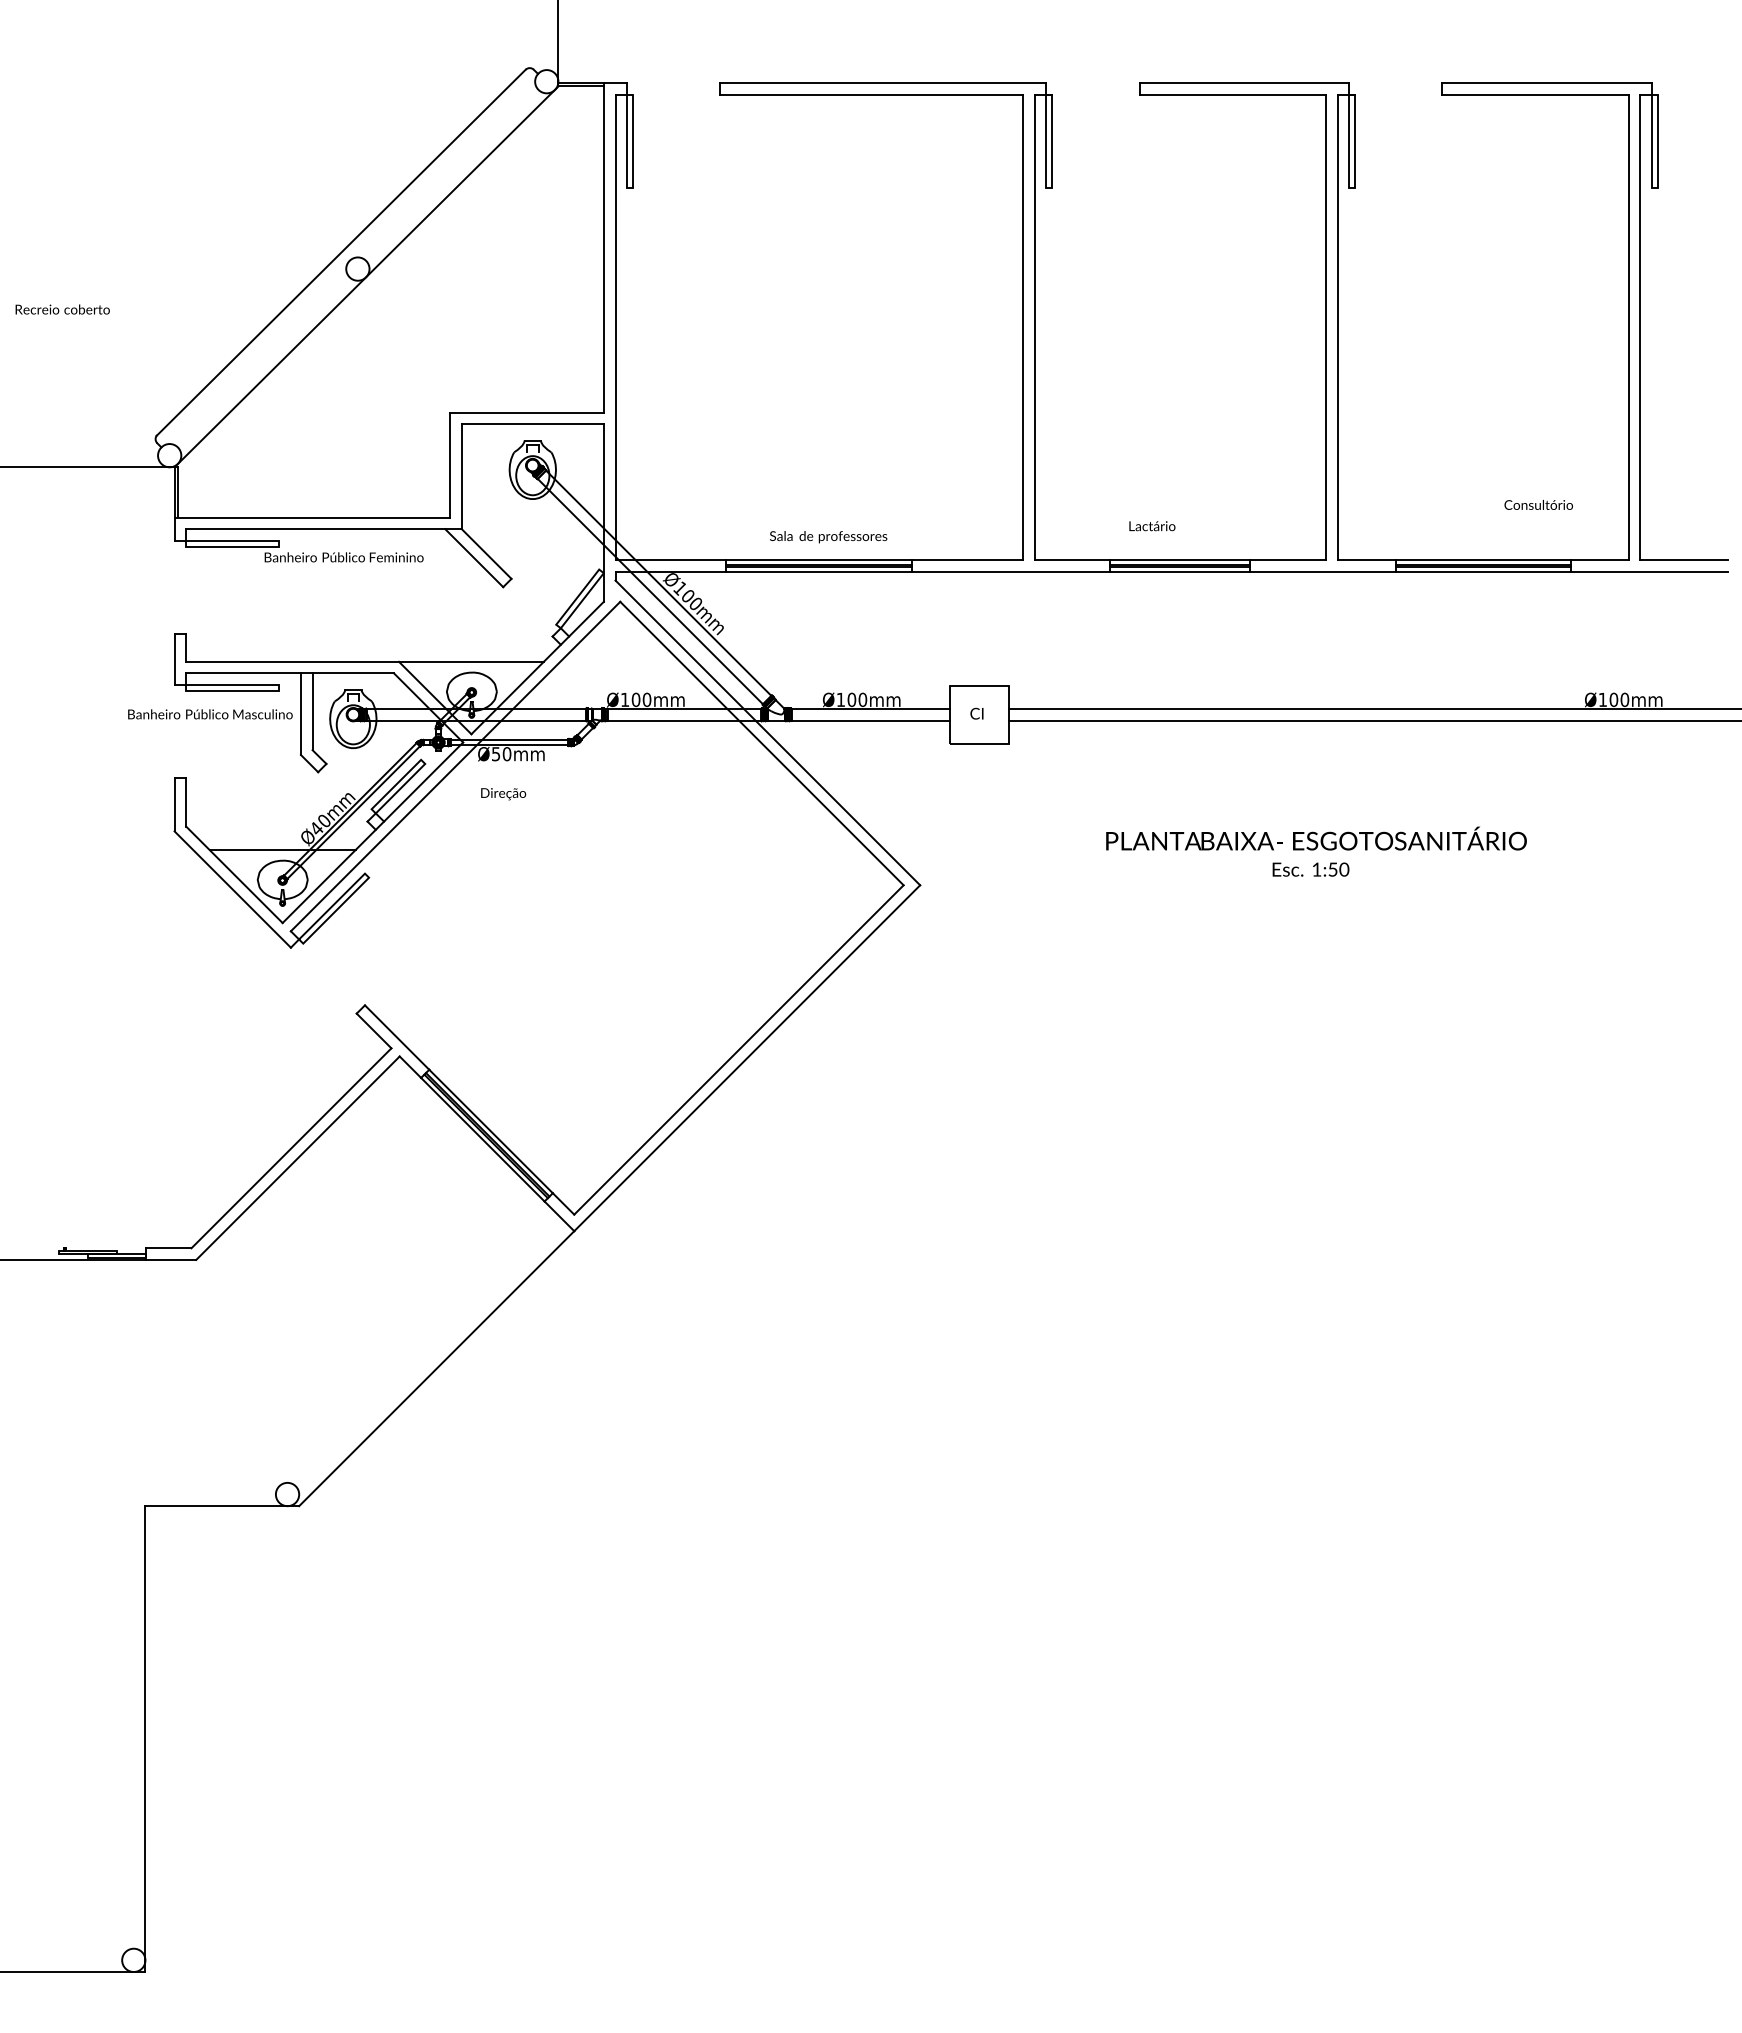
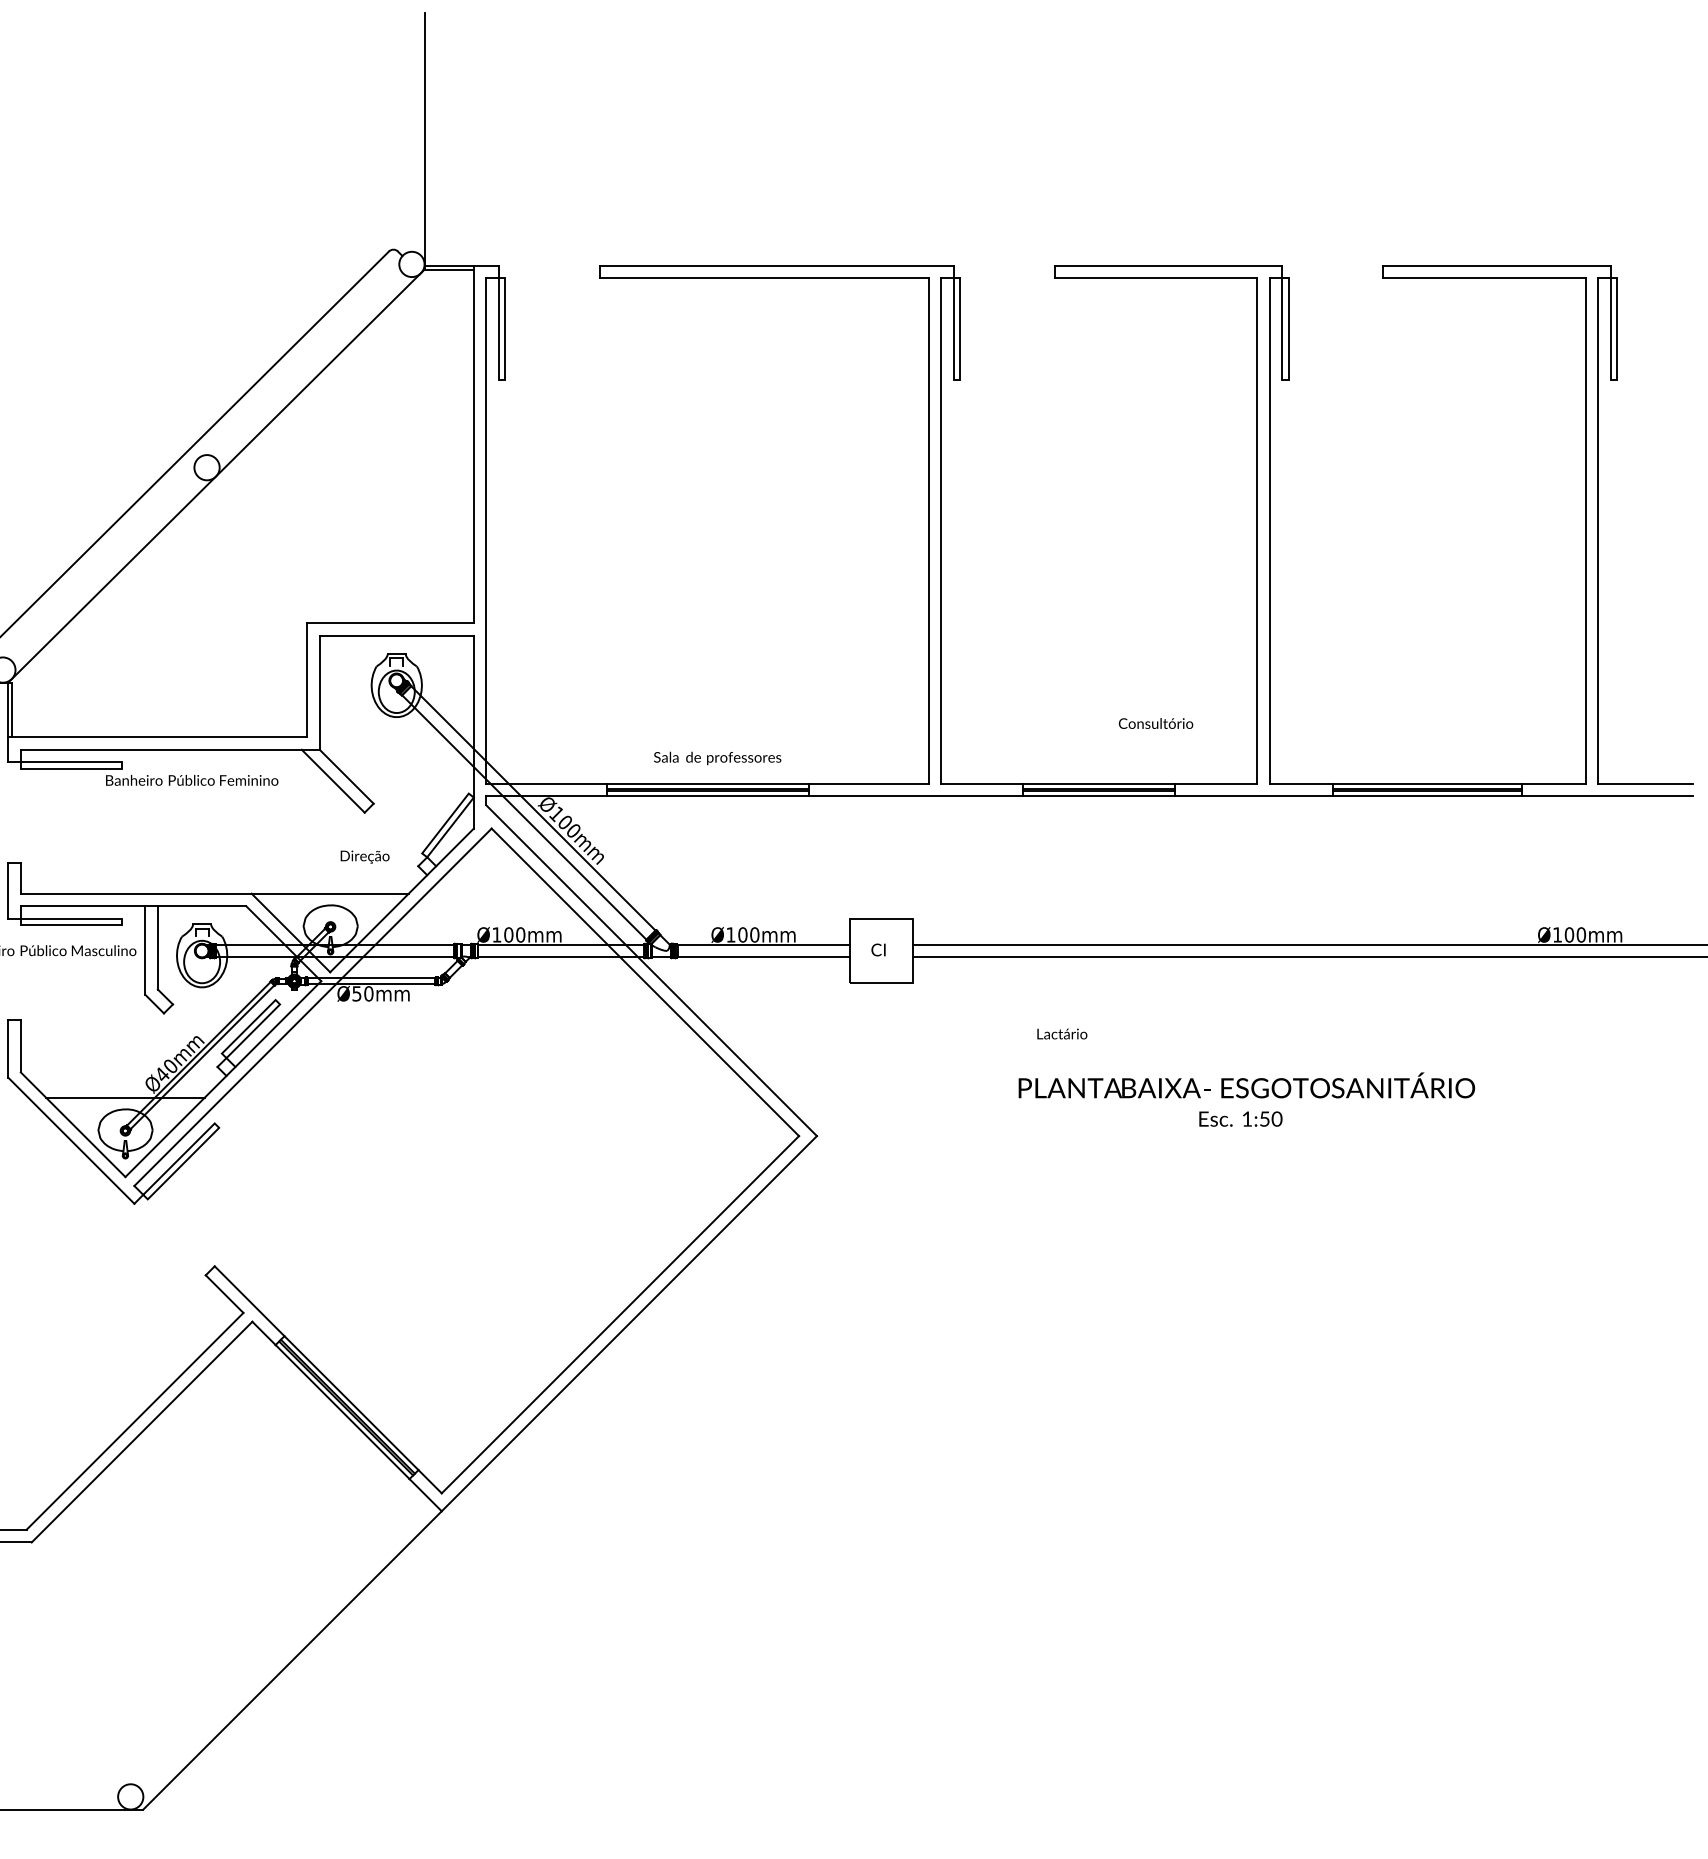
text: (1538, 504) -> (1155, 723), moved
text: (1152, 526) -> (1062, 1034), moved
text: (503, 794) -> (364, 857), moved

